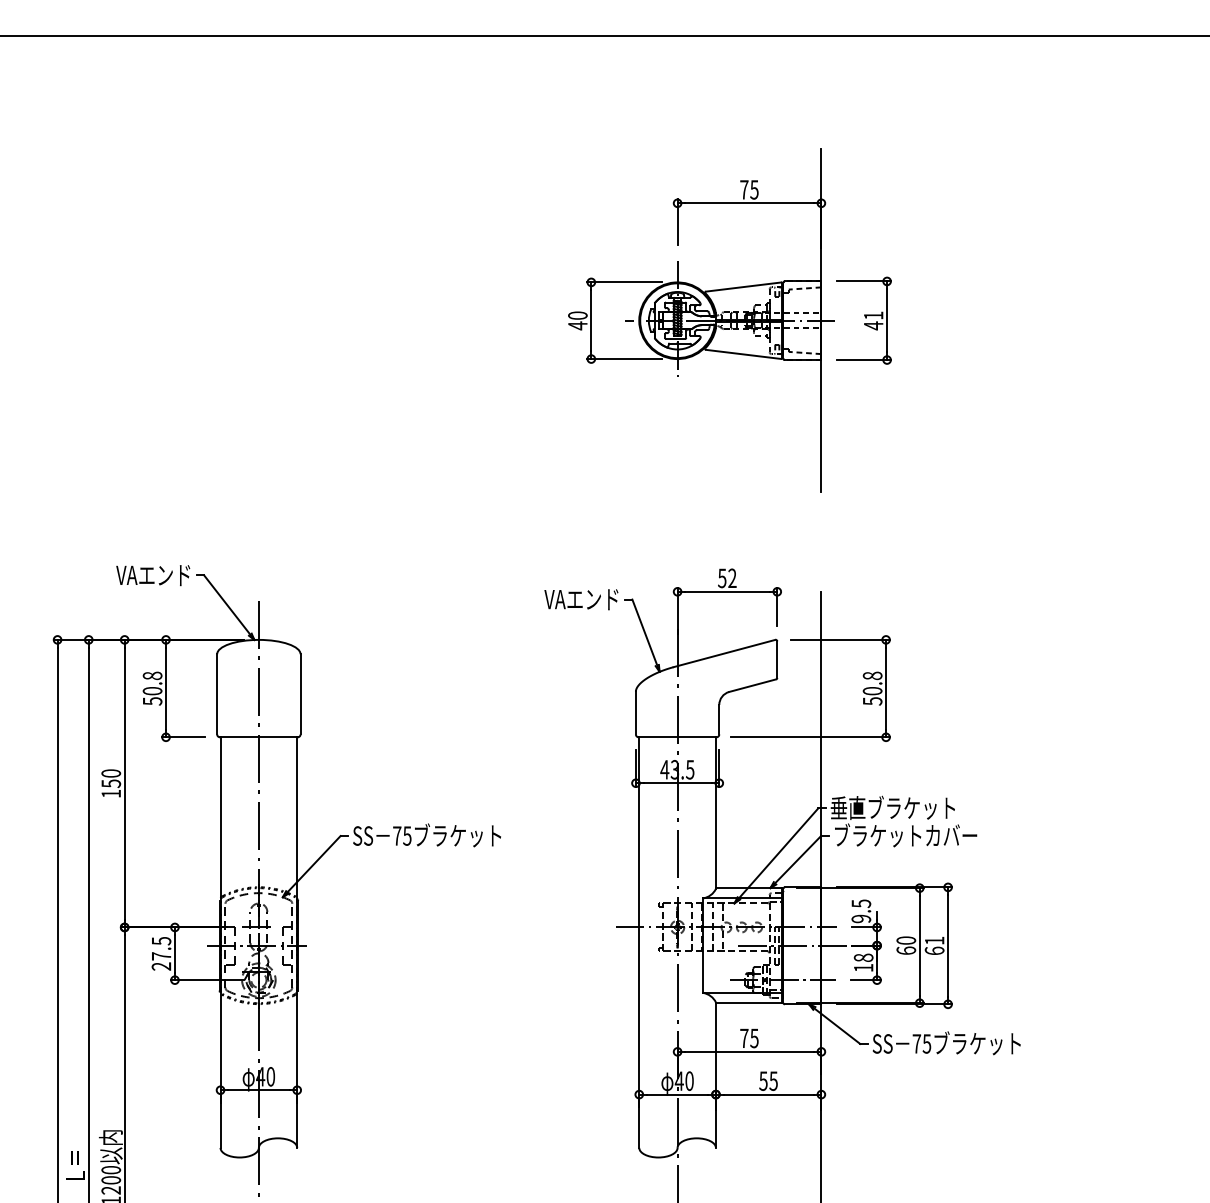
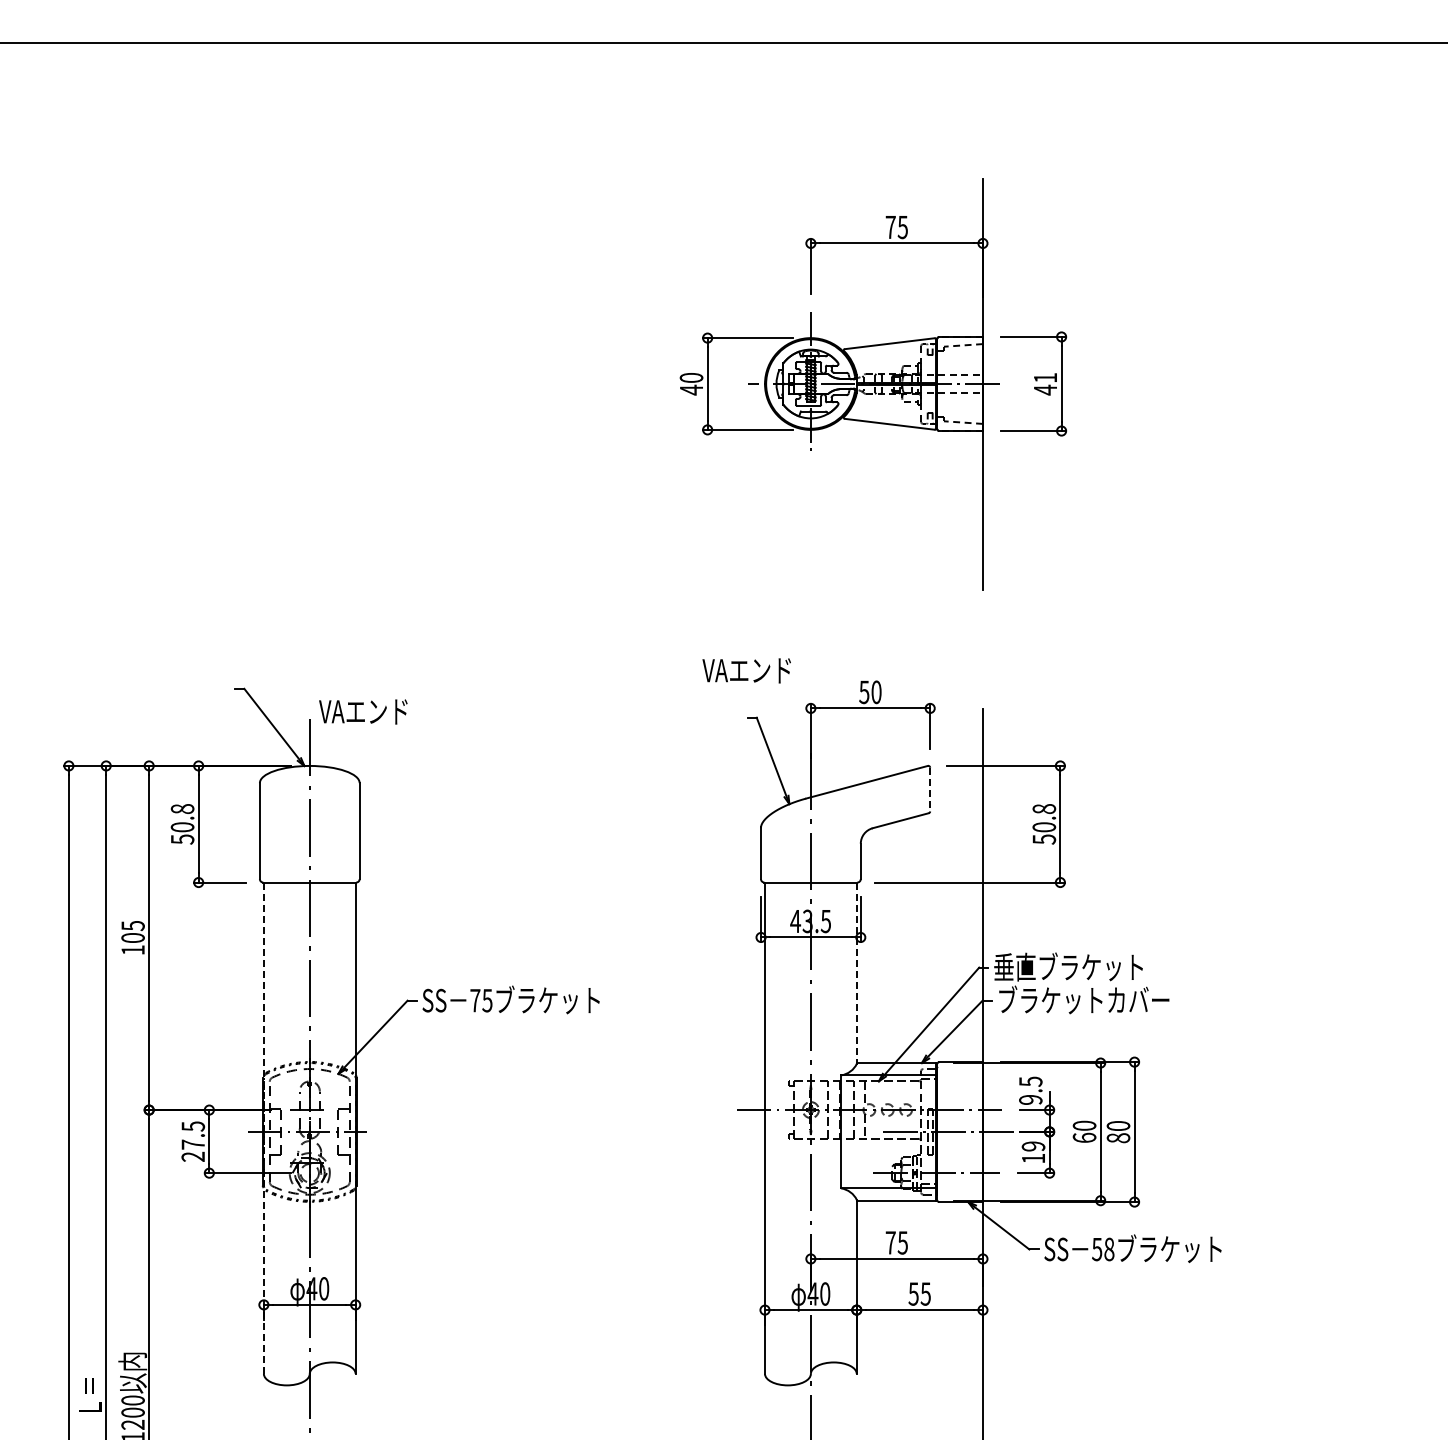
text: (153, 575) -> (363, 711), moved
text: (732, 578) -> (876, 692), 52 -> 50
text: (581, 599) -> (746, 670), moved
line: (777, 659) -> (930, 789), solid -> dashed
text: (110, 778) -> (132, 931), 150 -> 105
line: (715, 813) -> (856, 973), solid -> dashed
line: (220, 942) -> (263, 1128), solid -> dashed
text: (934, 946) -> (1118, 1132), 61 -> 80
text: (863, 957) -> (1033, 1146), 18 -> 19
text: (922, 1043) -> (1103, 1249), 75 -> 58

